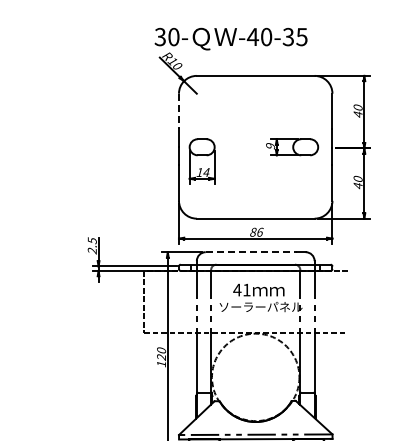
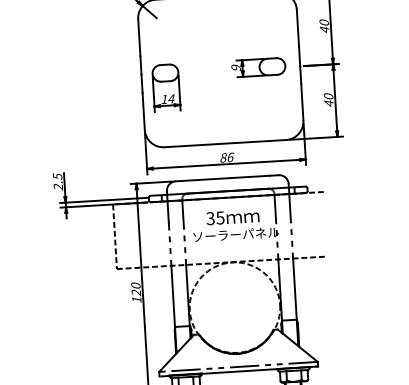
line: (178, 111) -> (138, 37), dashed -> solid
line: (251, 252) -> (222, 178), dashed -> solid
text: (241, 289) -> (214, 217), 41 -> 35

